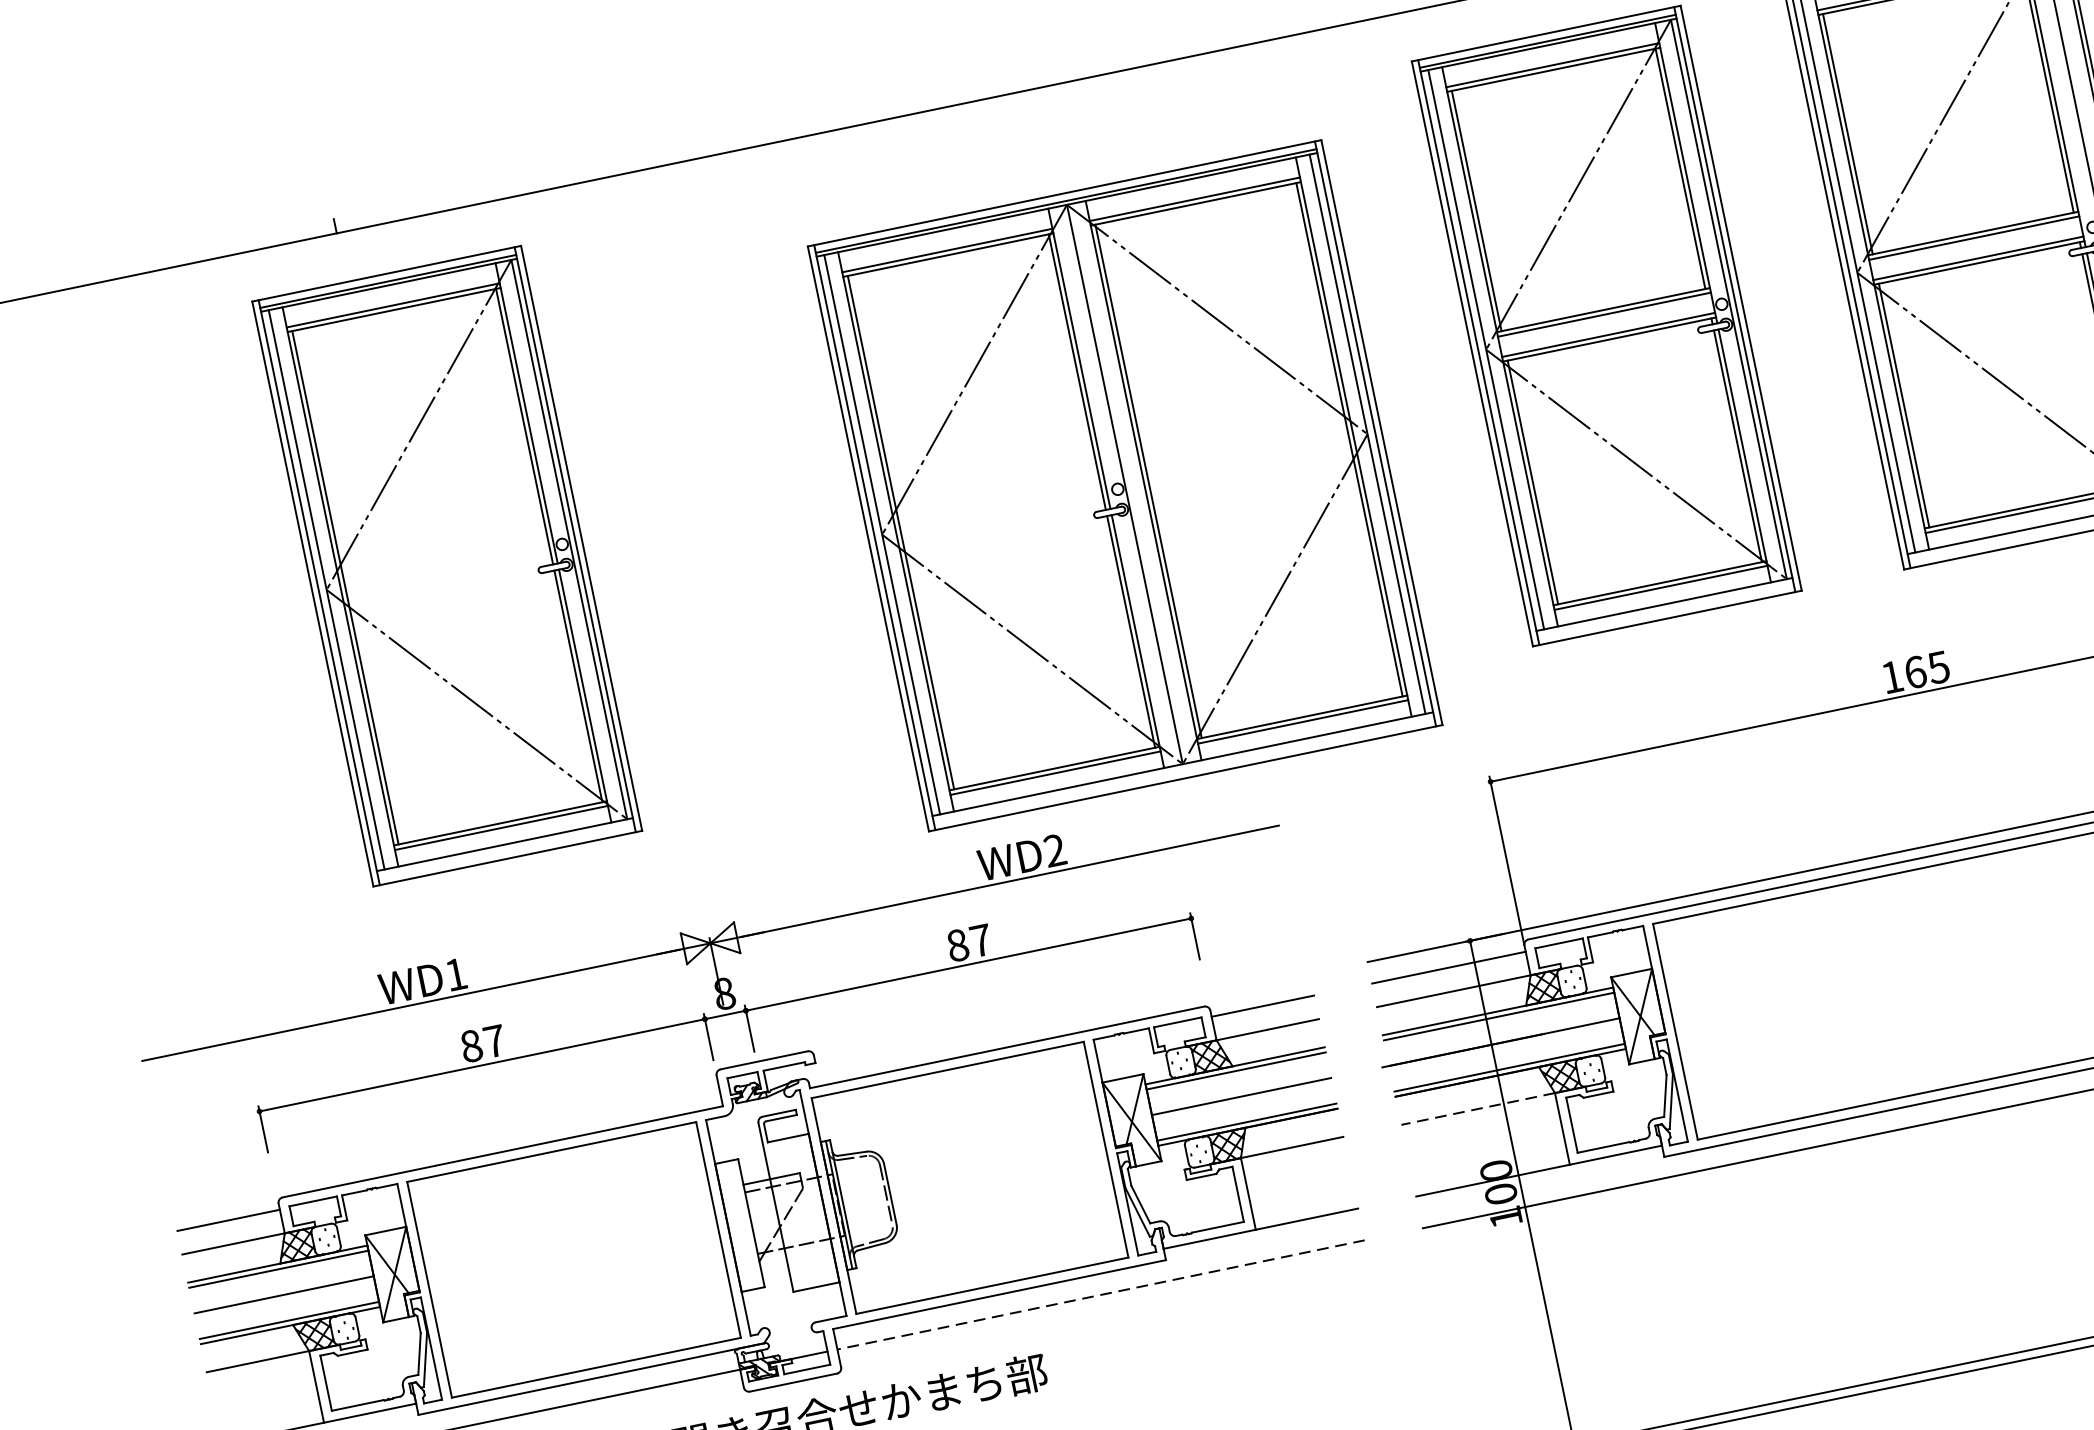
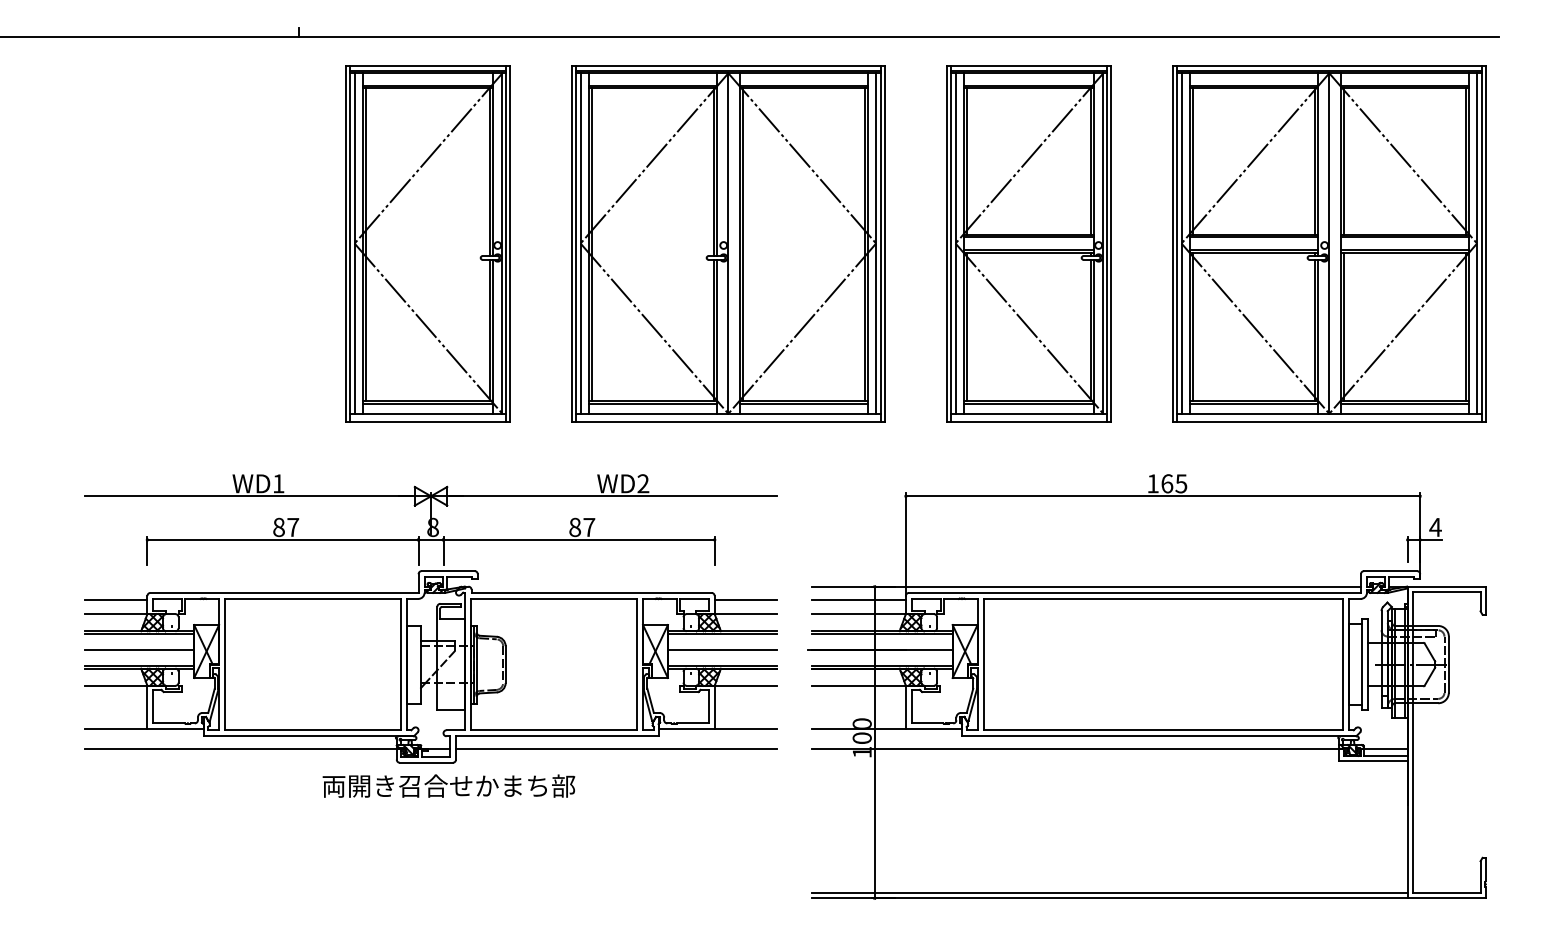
part: (1125, 484) -> (728, 243), moved
part: (446, 564) -> (427, 243), moved
line: (1478, 1108) -> (859, 685), dashed -> solid
line: (1100, 1294) -> (616, 748), dashed -> solid

